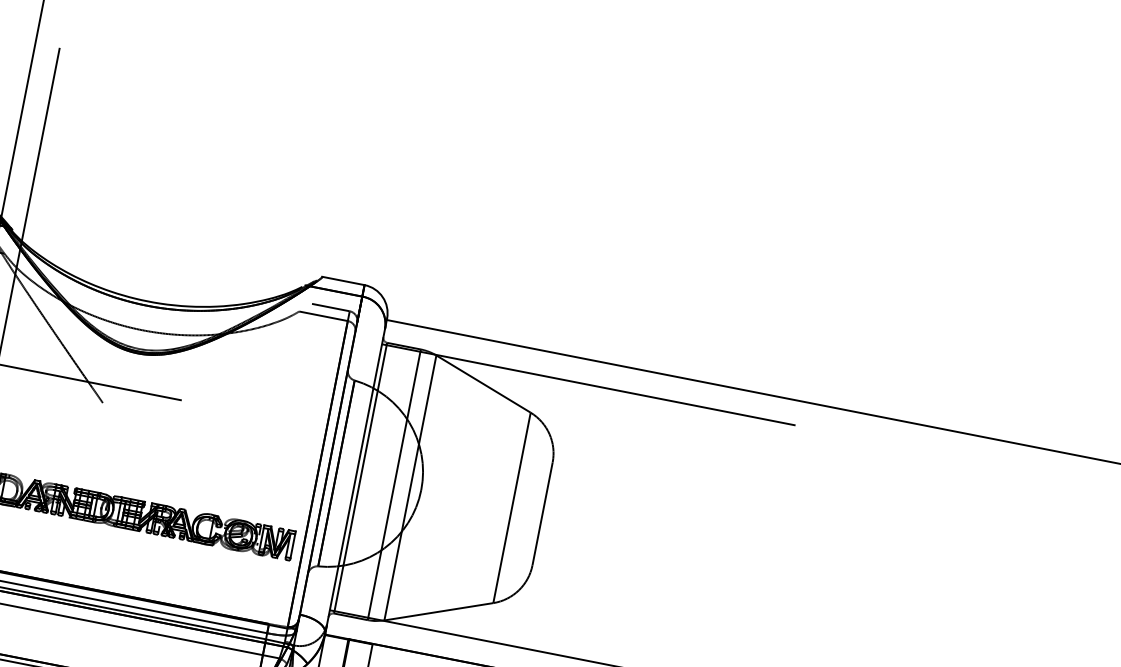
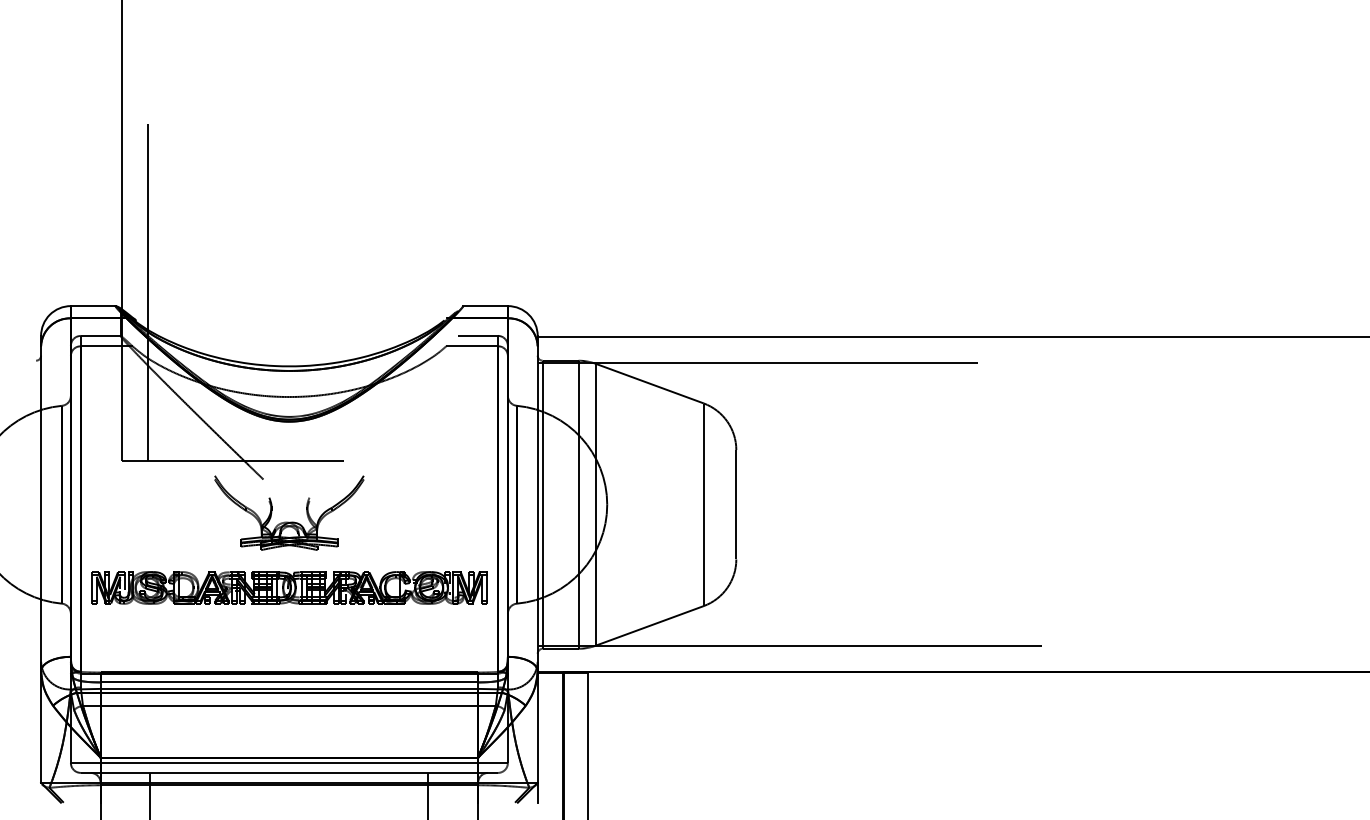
part: (119, 447) -> (289, 521), added

